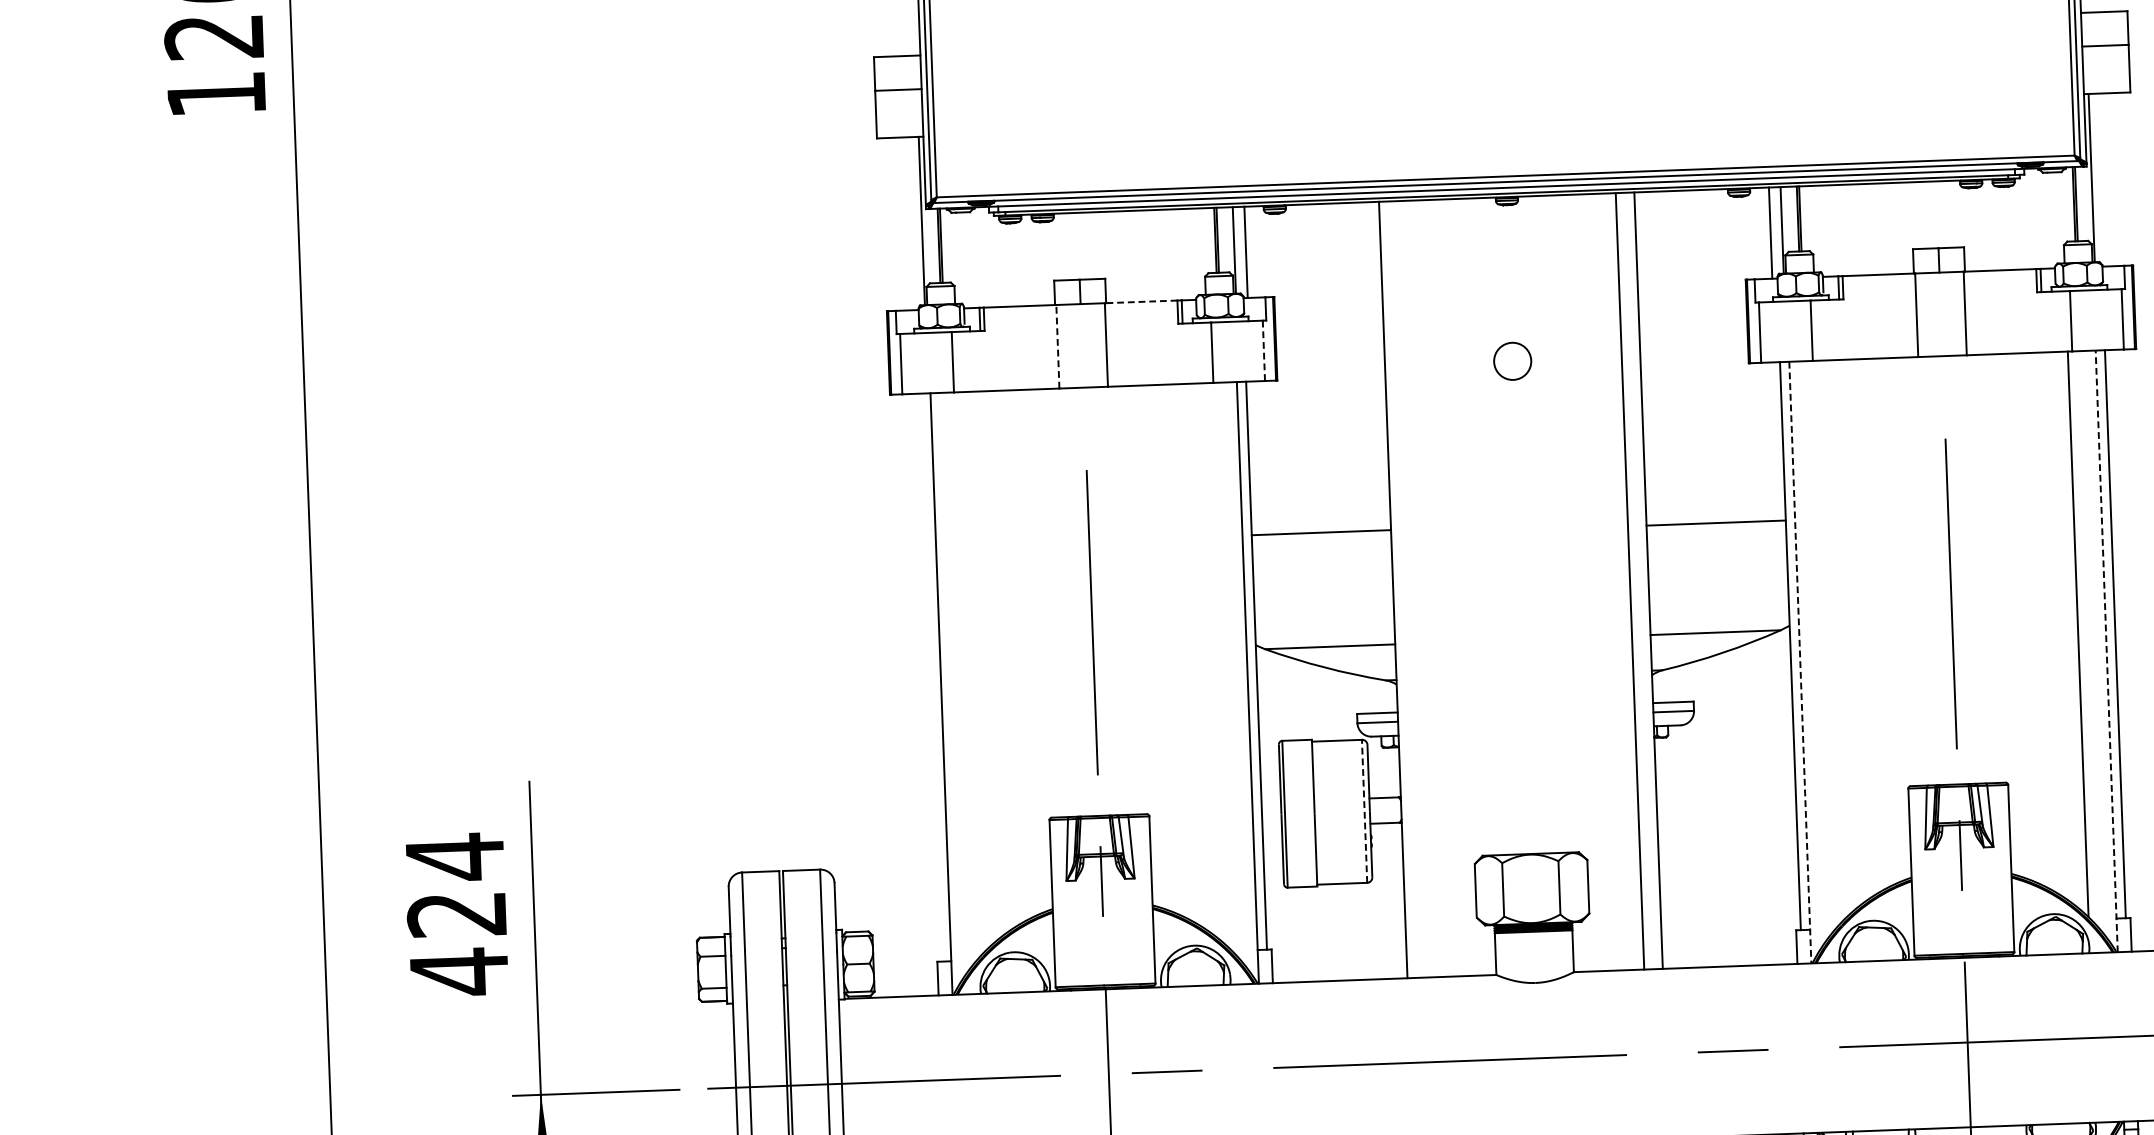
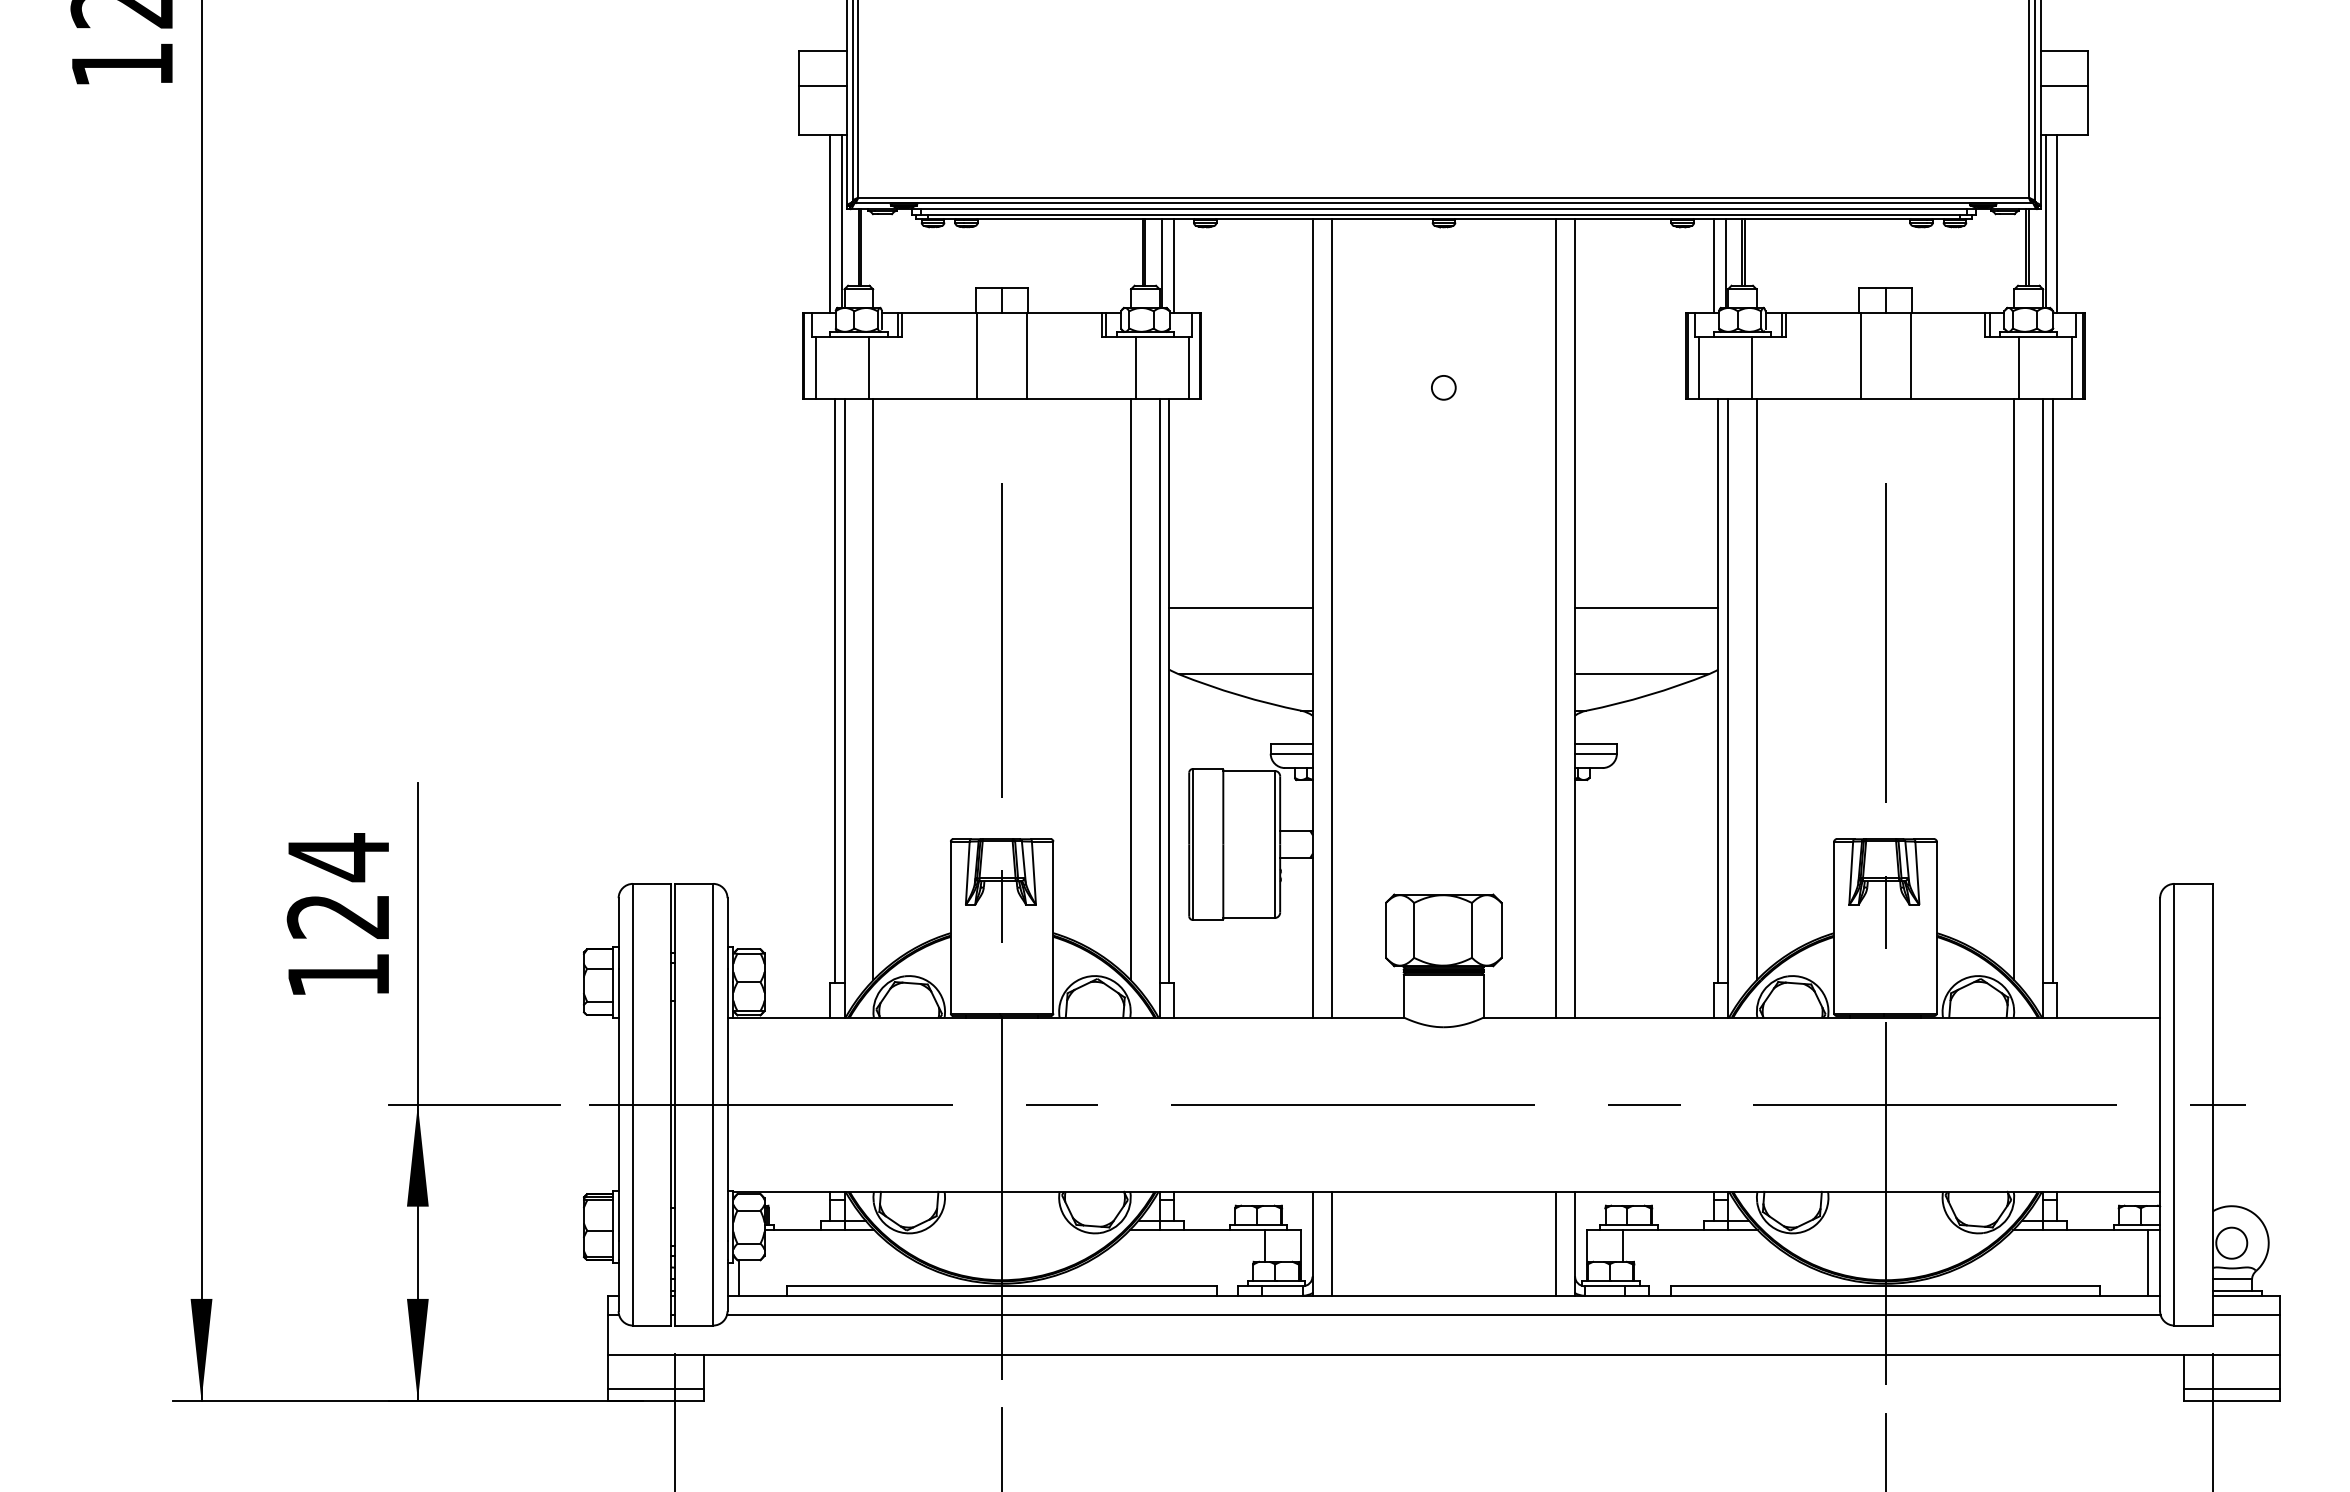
line: (2103, 179) -> (2057, 223), added
line: (910, 223) -> (830, 223), added
line: (1140, 301) -> (1063, 312), dashed -> solid
line: (1058, 346) -> (977, 355), dashed -> solid
line: (1263, 351) -> (1188, 368), dashed -> solid
circle: (1512, 361) -> (1443, 387), size x0.62
line: (1715, 522) -> (1646, 607), moved
line: (1321, 532) -> (1240, 607), moved
line: (1411, 588) -> (1331, 617), added
line: (1827, 643) -> (1756, 689), added
line: (2107, 650) -> (2043, 707), dashed -> solid
line: (1799, 662) -> (1727, 708), dashed -> solid
line: (1219, 665) -> (1131, 689), added
line: (969, 674) -> (873, 689), added
line: (931, 677) -> (834, 690), added
line: (1364, 811) -> (1274, 844), dashed -> solid
text: (459, 972) -> (338, 975), 424 -> 124

